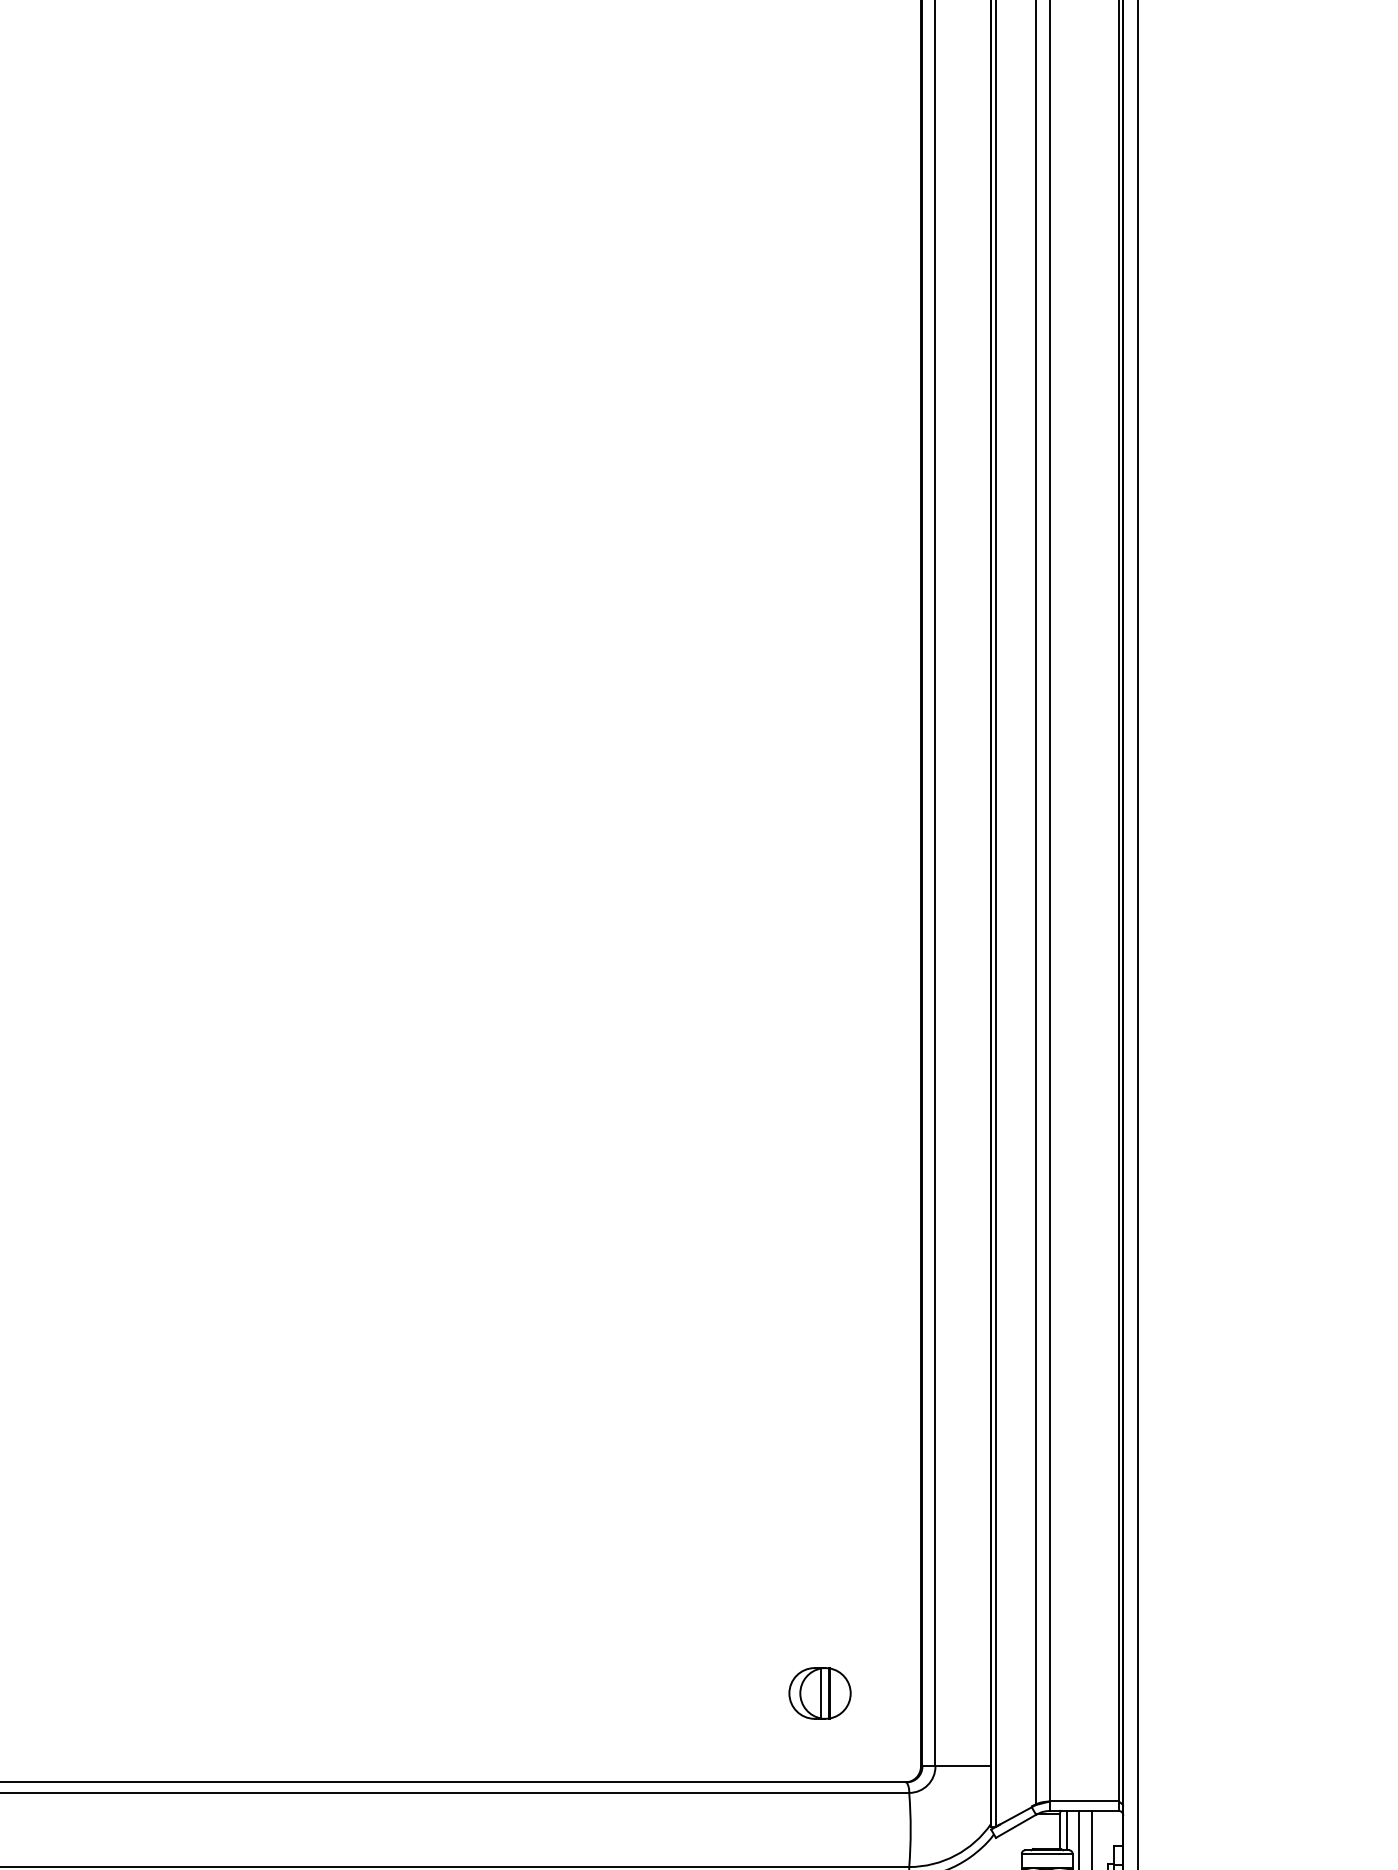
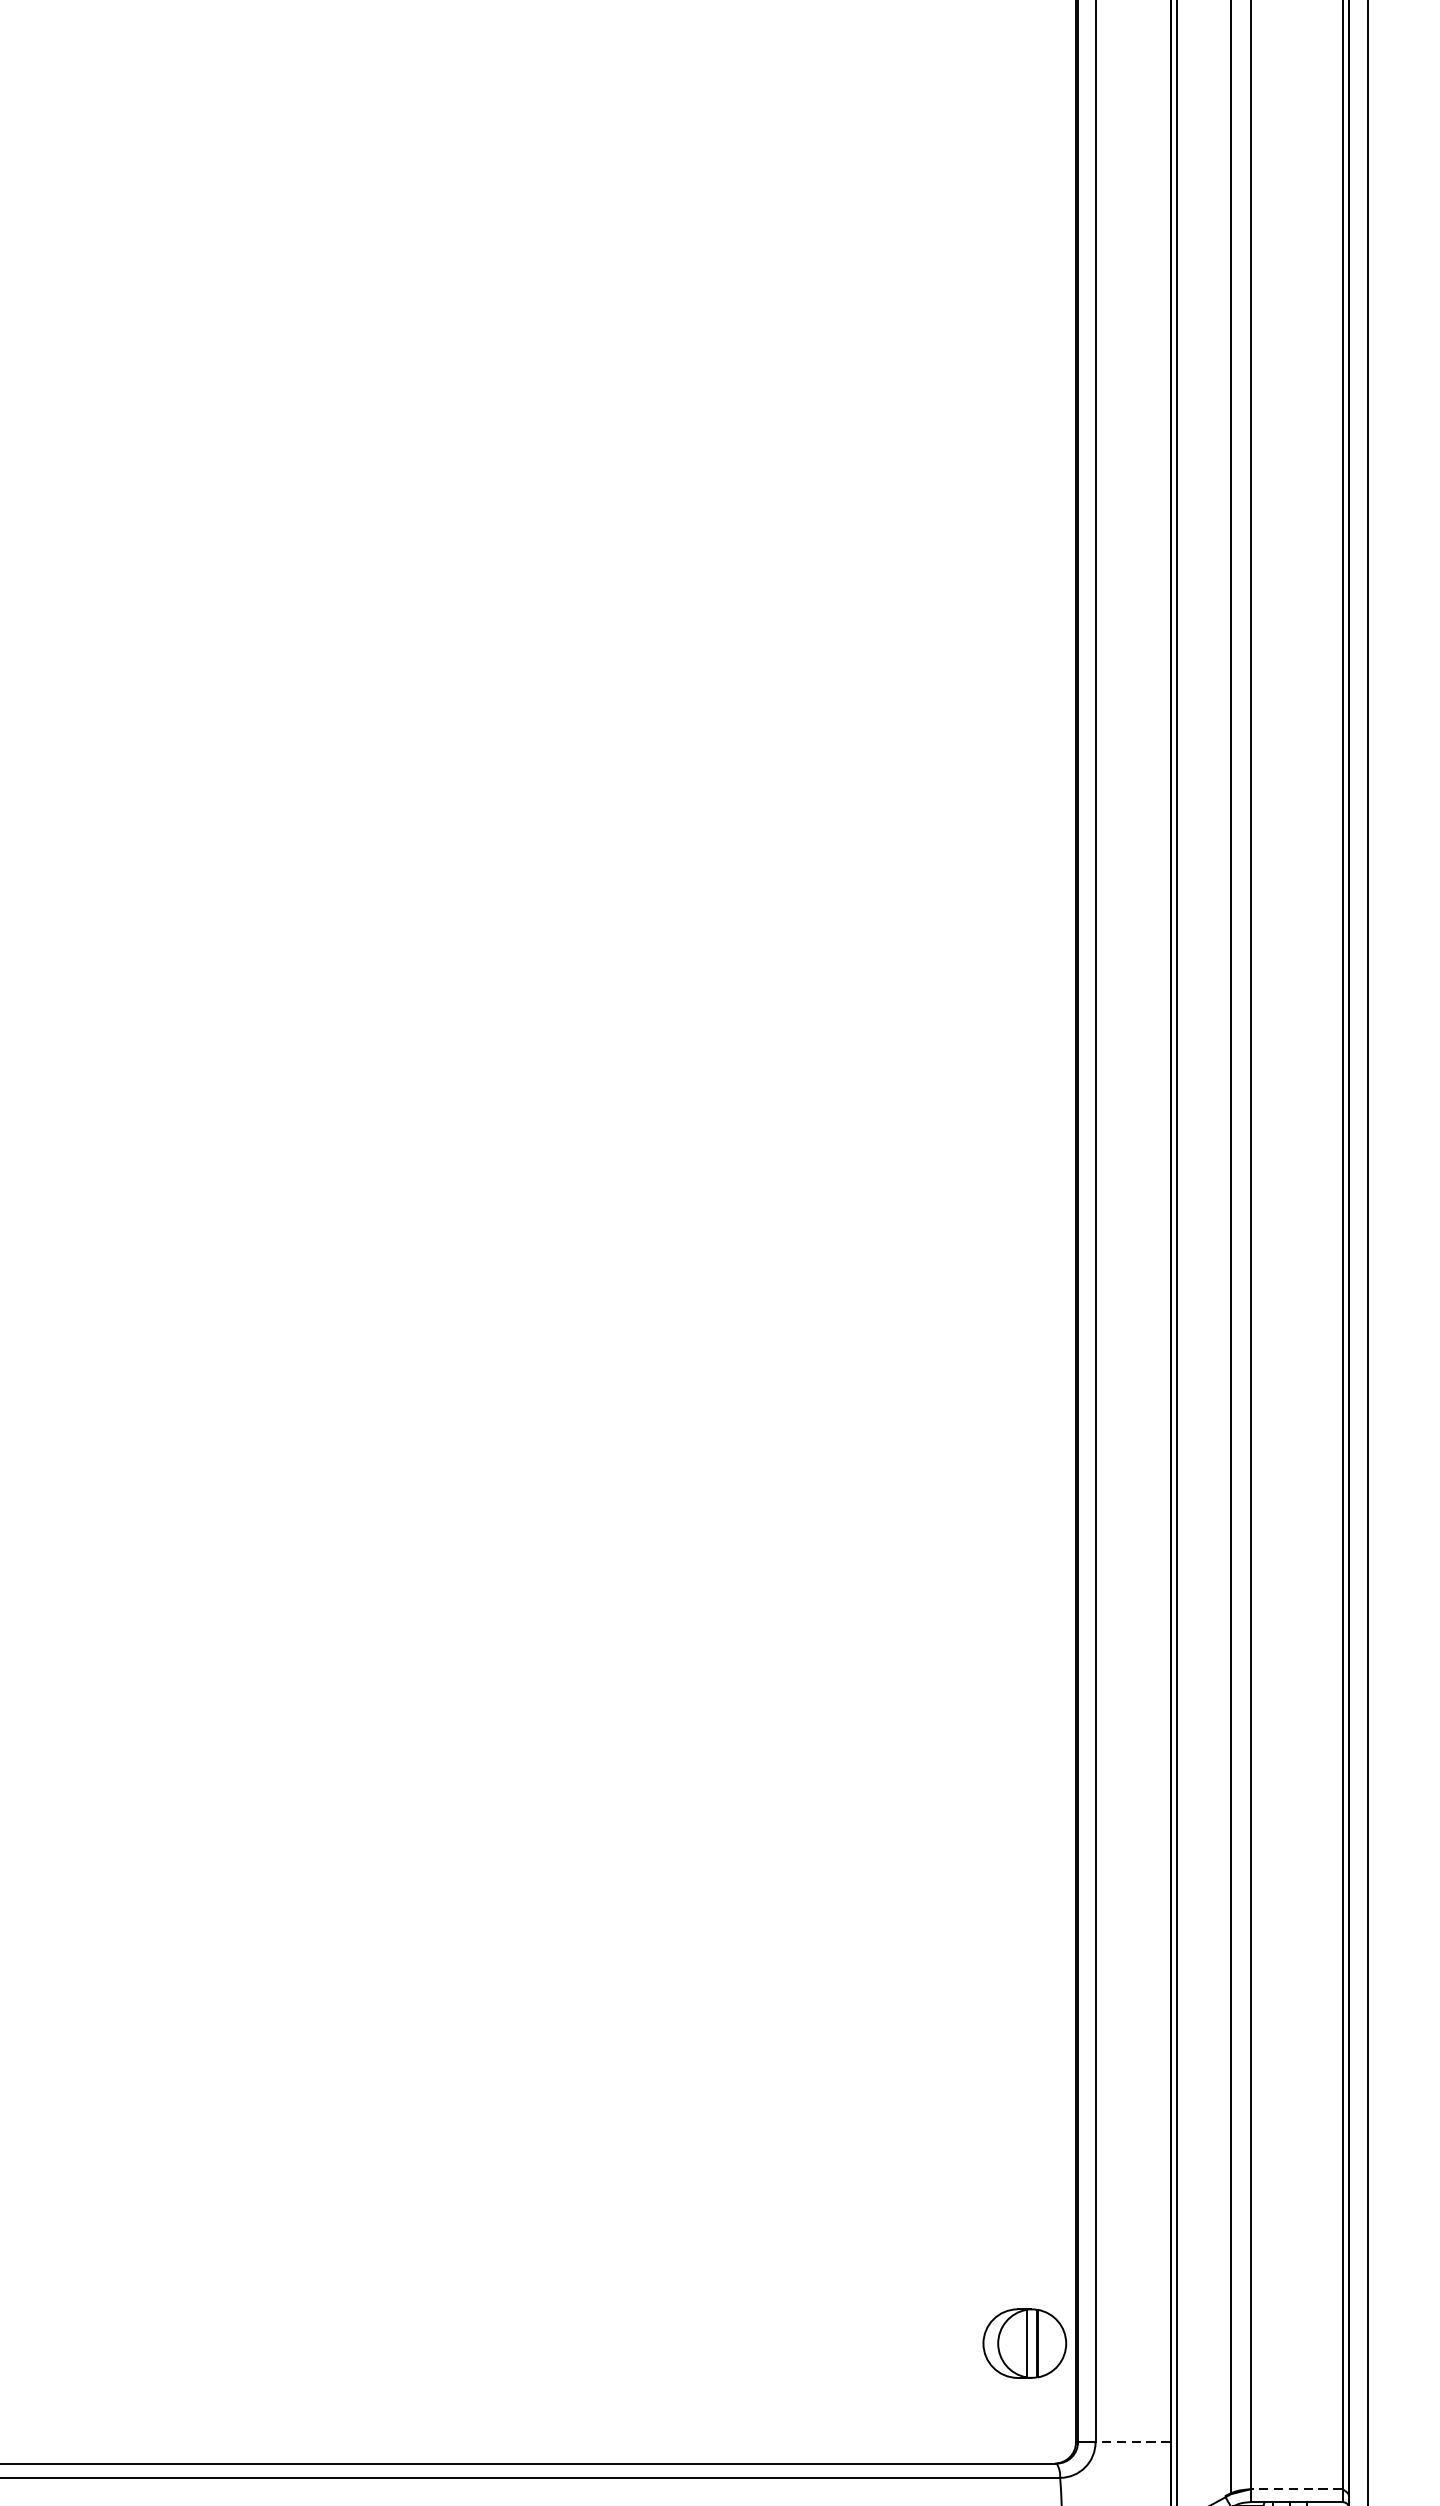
part: (819, 1693) -> (1024, 2343), moved
line: (963, 1766) -> (1133, 2442), solid -> dashed
line: (1083, 1801) -> (1295, 2489), solid -> dashed

